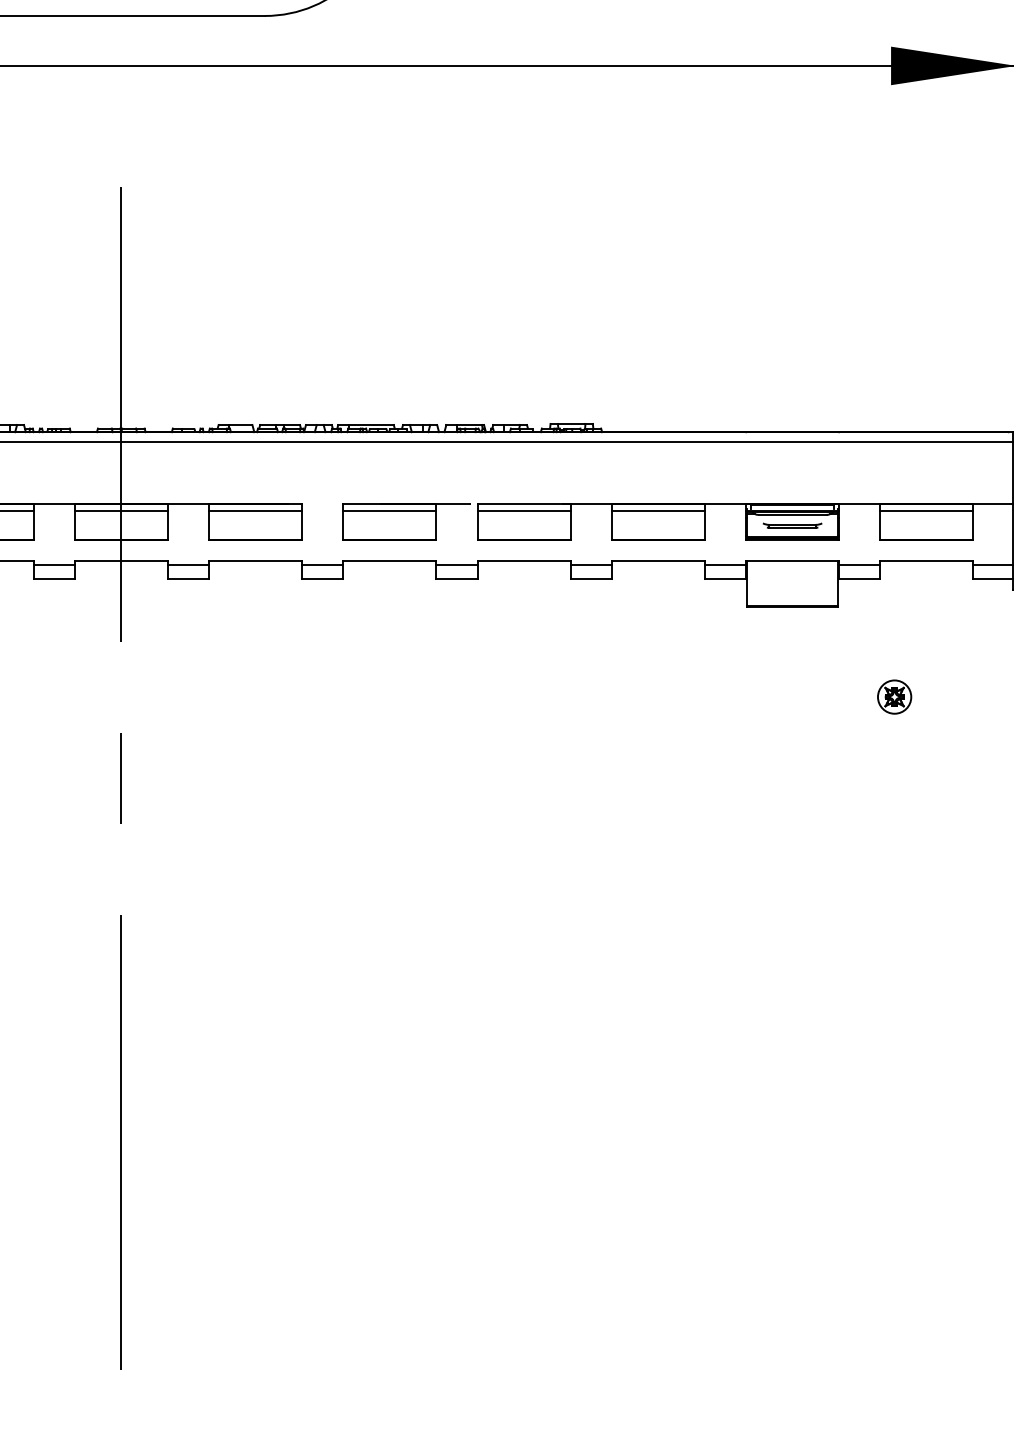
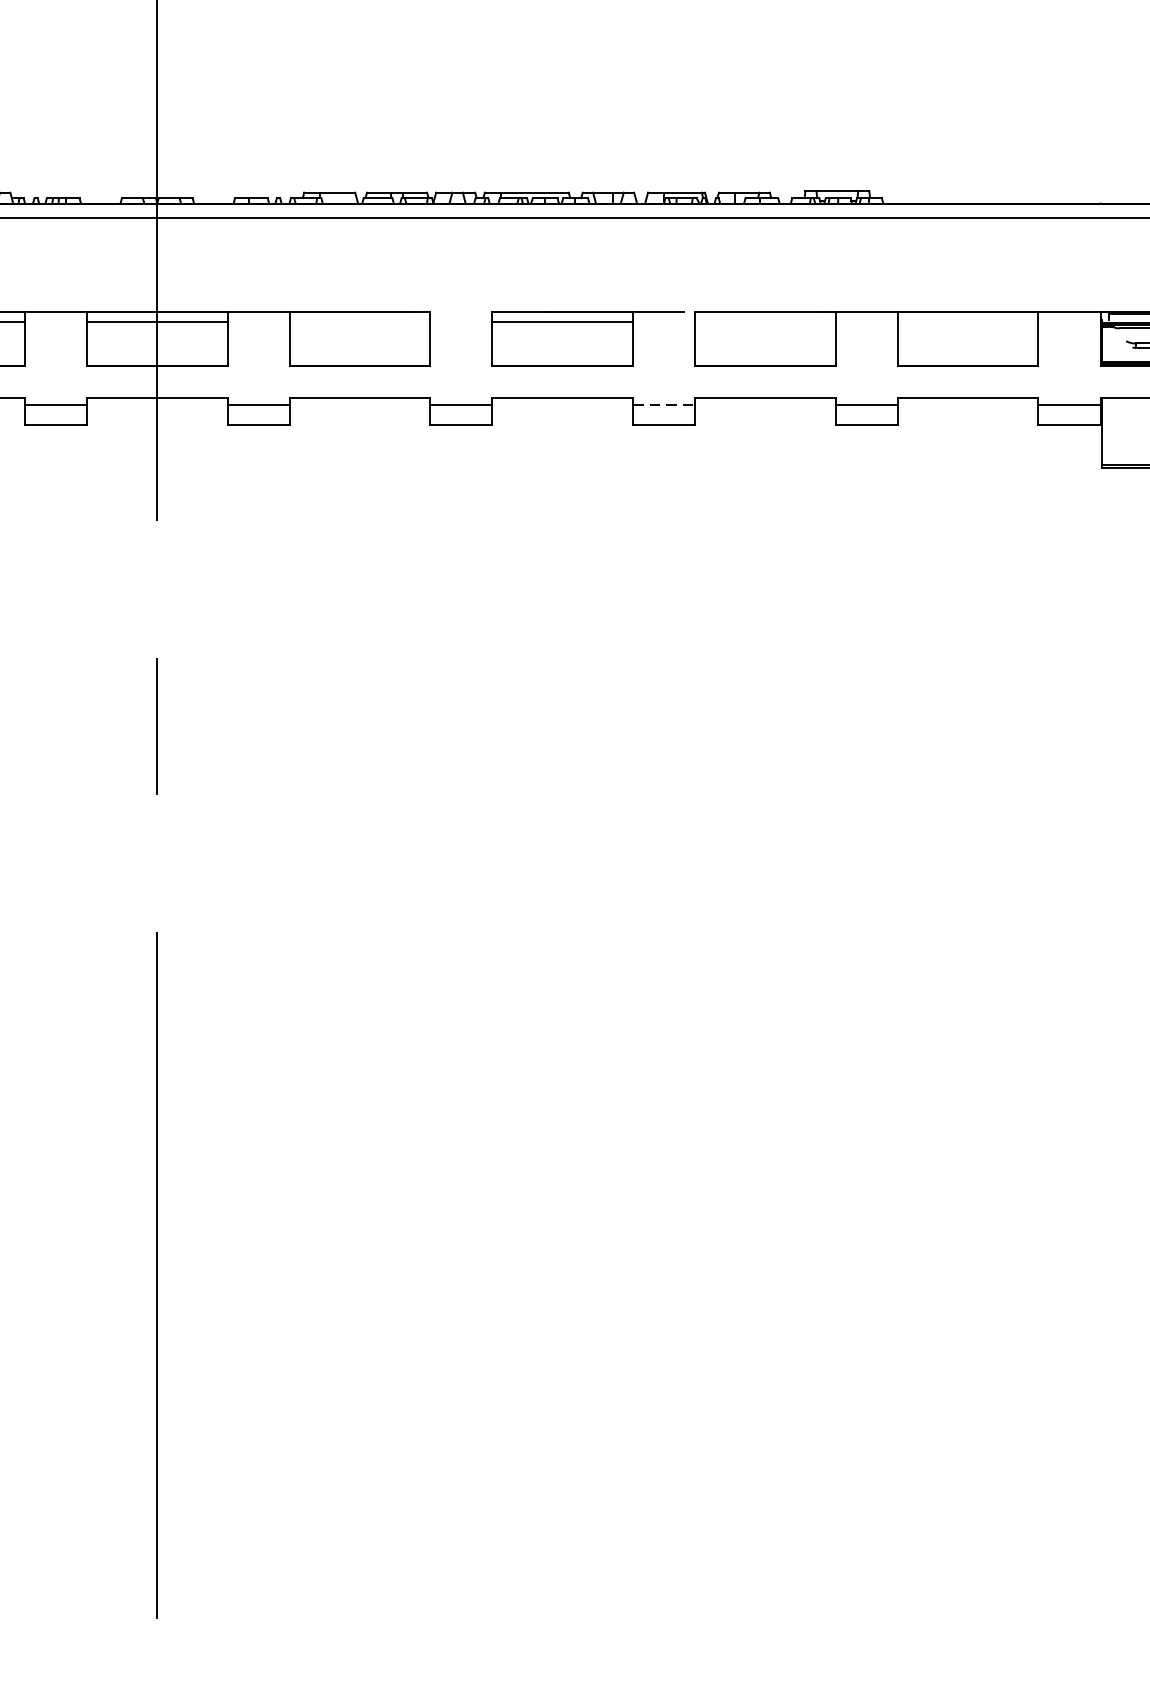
line: (255, 510) -> (359, 321), removed
line: (523, 510) -> (764, 321), removed
line: (657, 510) -> (966, 321), removed
line: (456, 565) -> (663, 404), solid -> dashed

